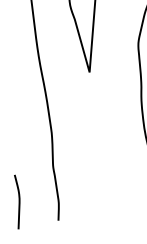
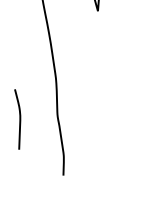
curve: (18, 201) -> (19, 118), moved

